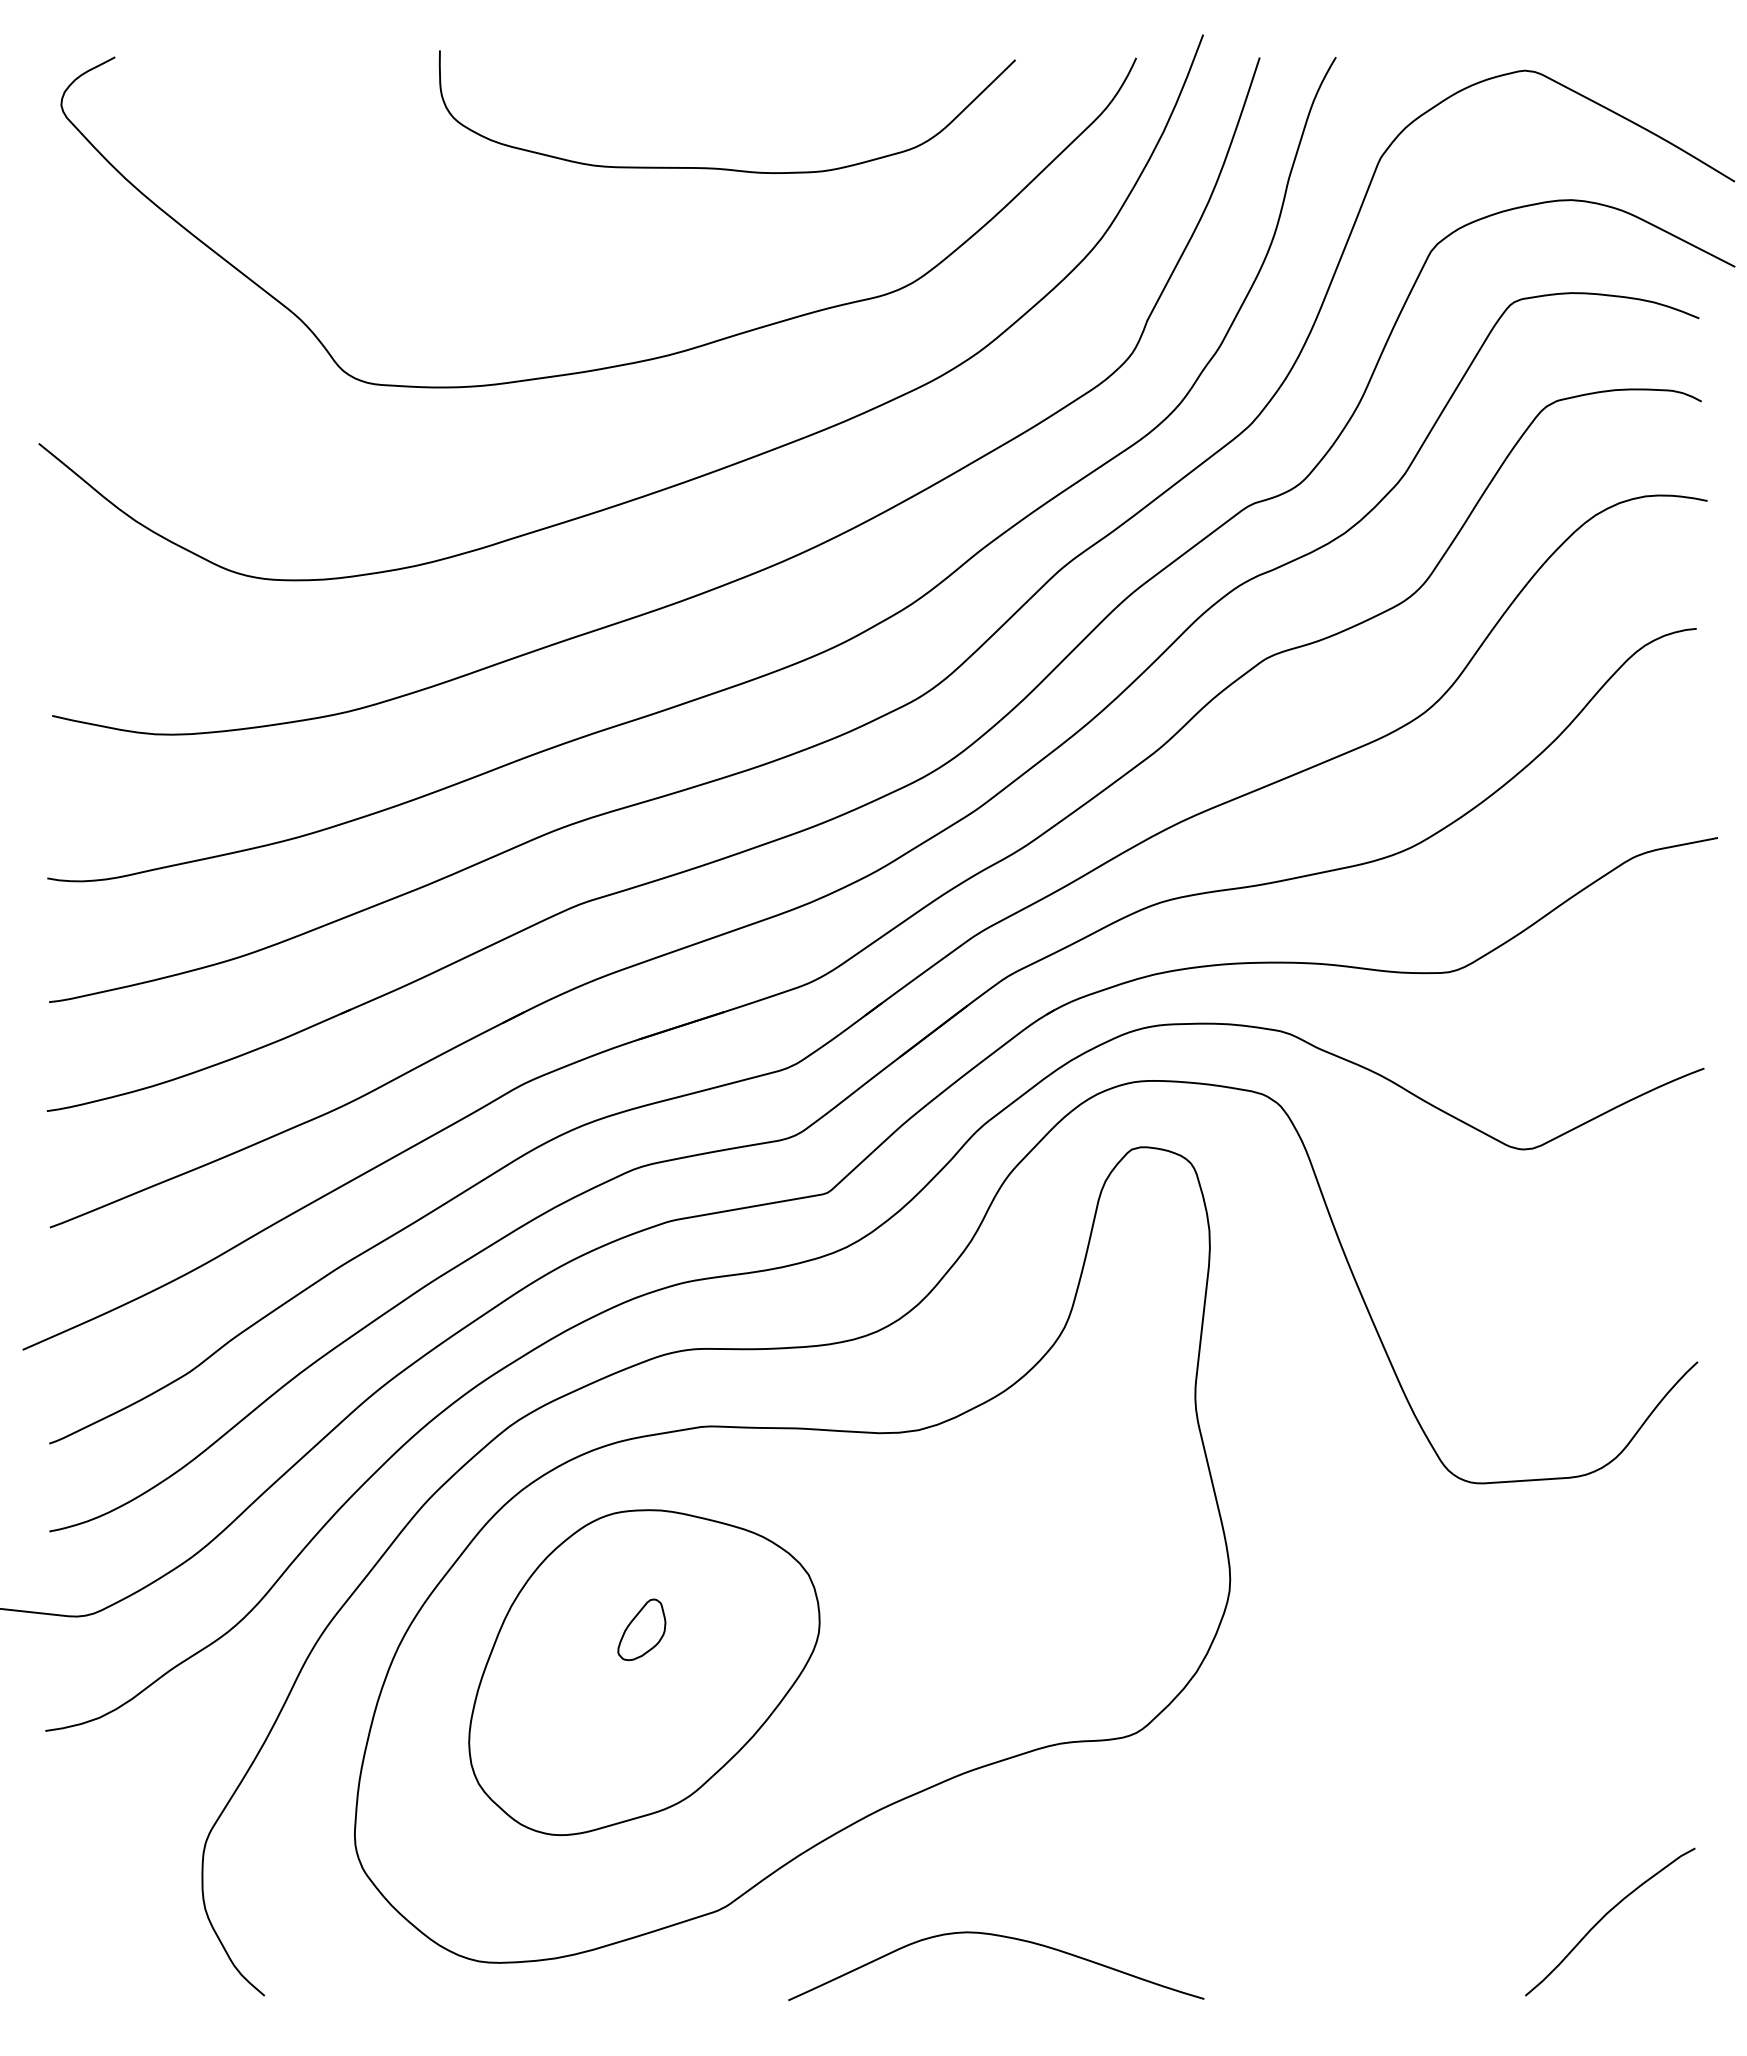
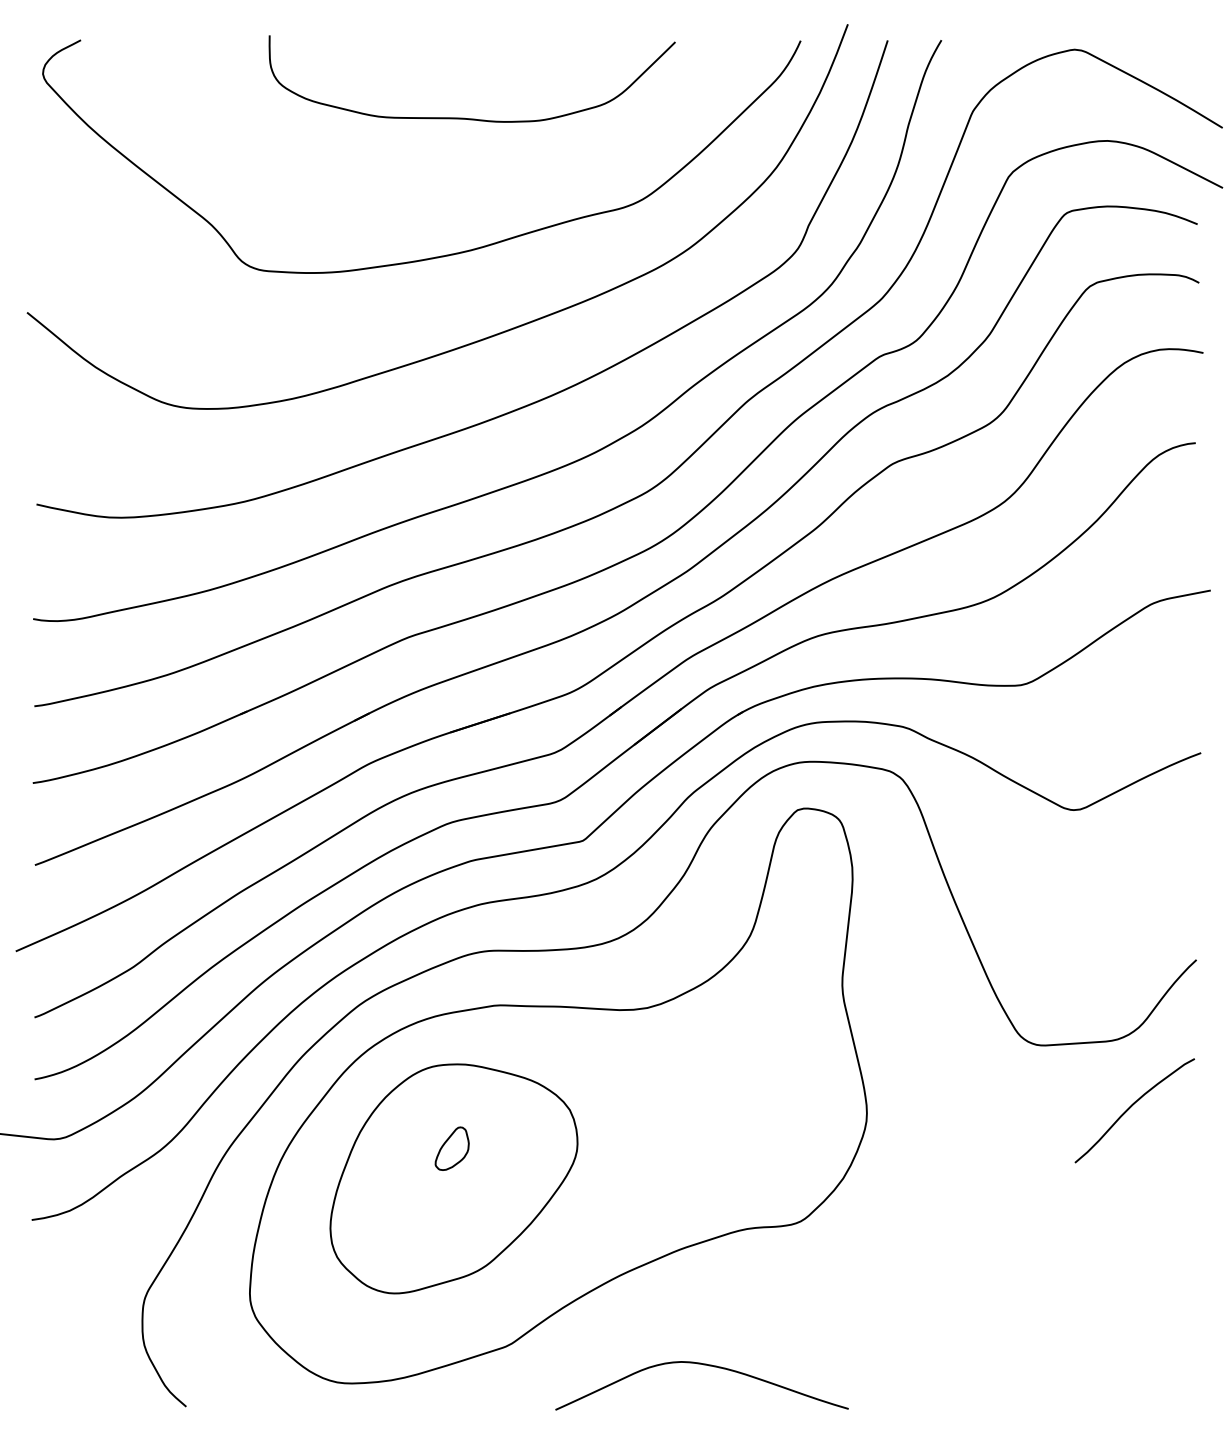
curve: (717, 167) -> (465, 117), moved
curve: (1605, 1916) -> (1131, 1106), moved

